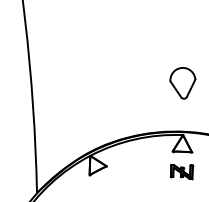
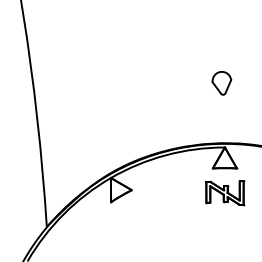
part: (182, 83) -> (221, 83), size x0.6
part: (182, 171) -> (225, 192), size x1.4

